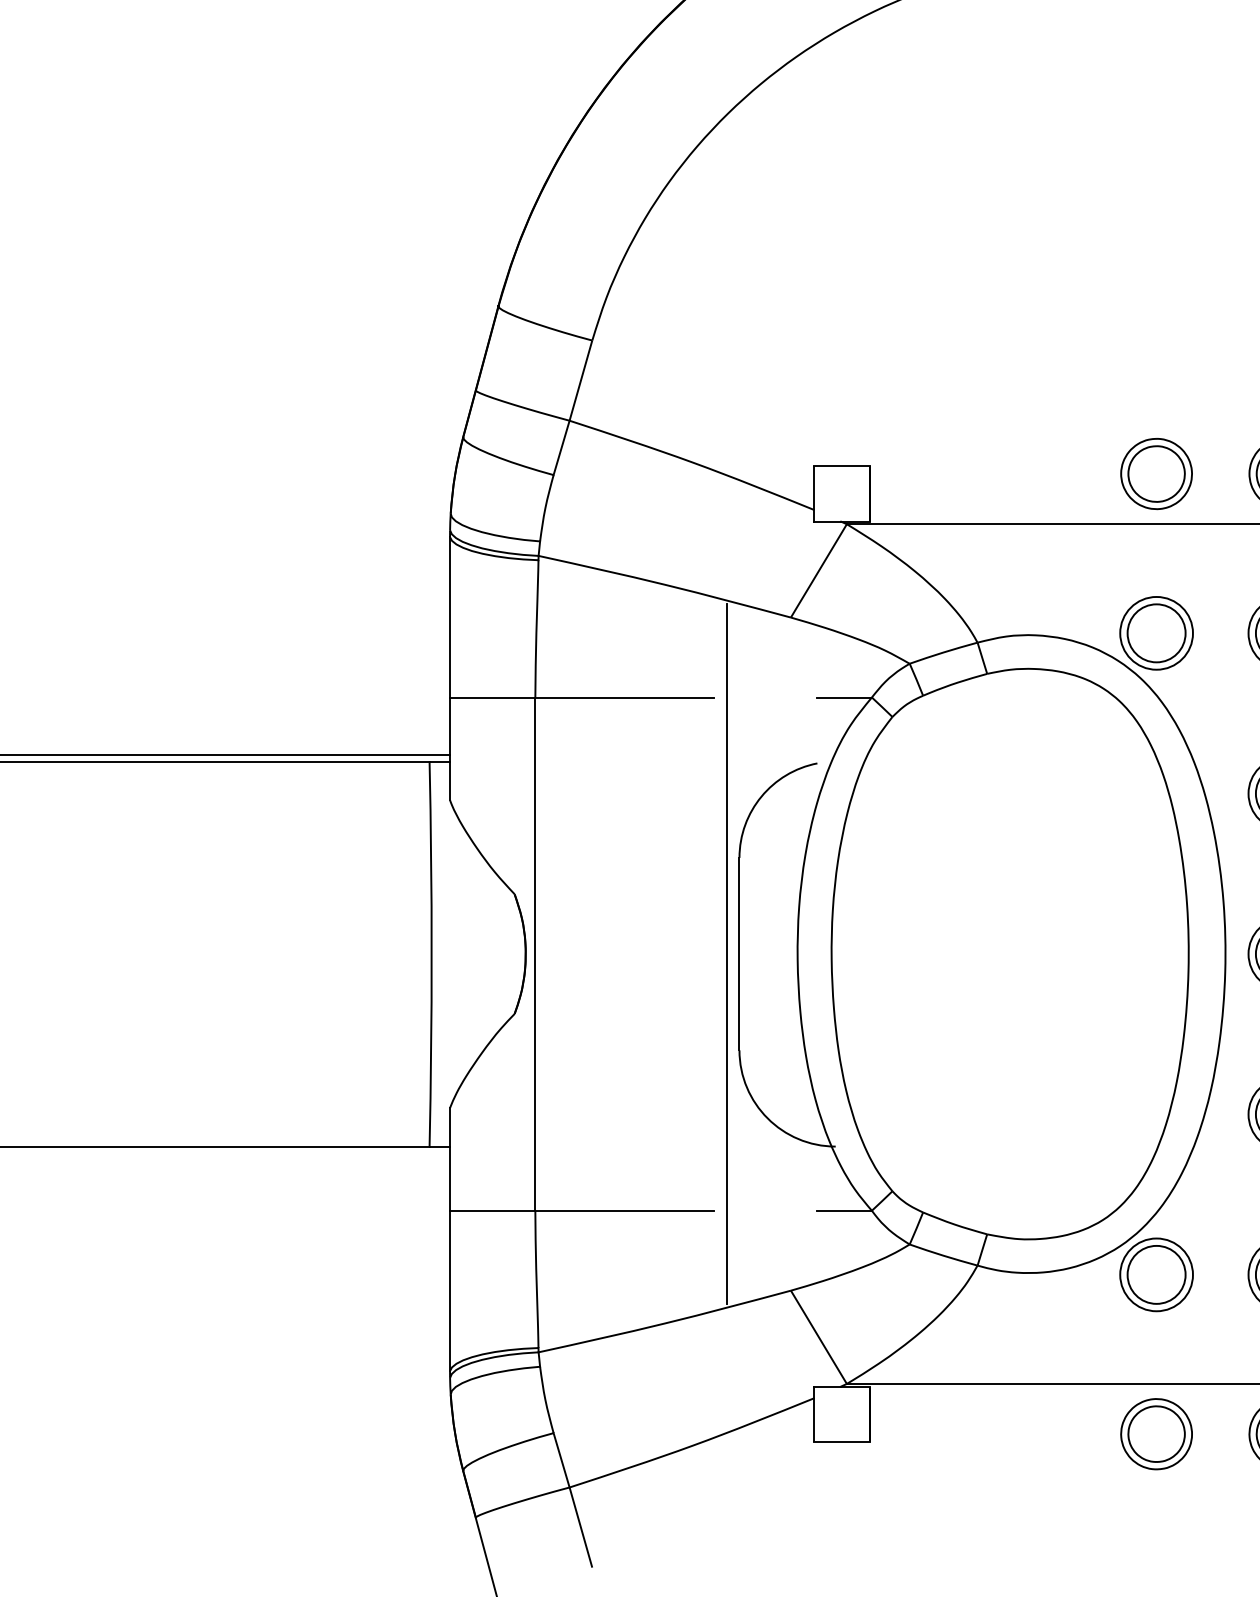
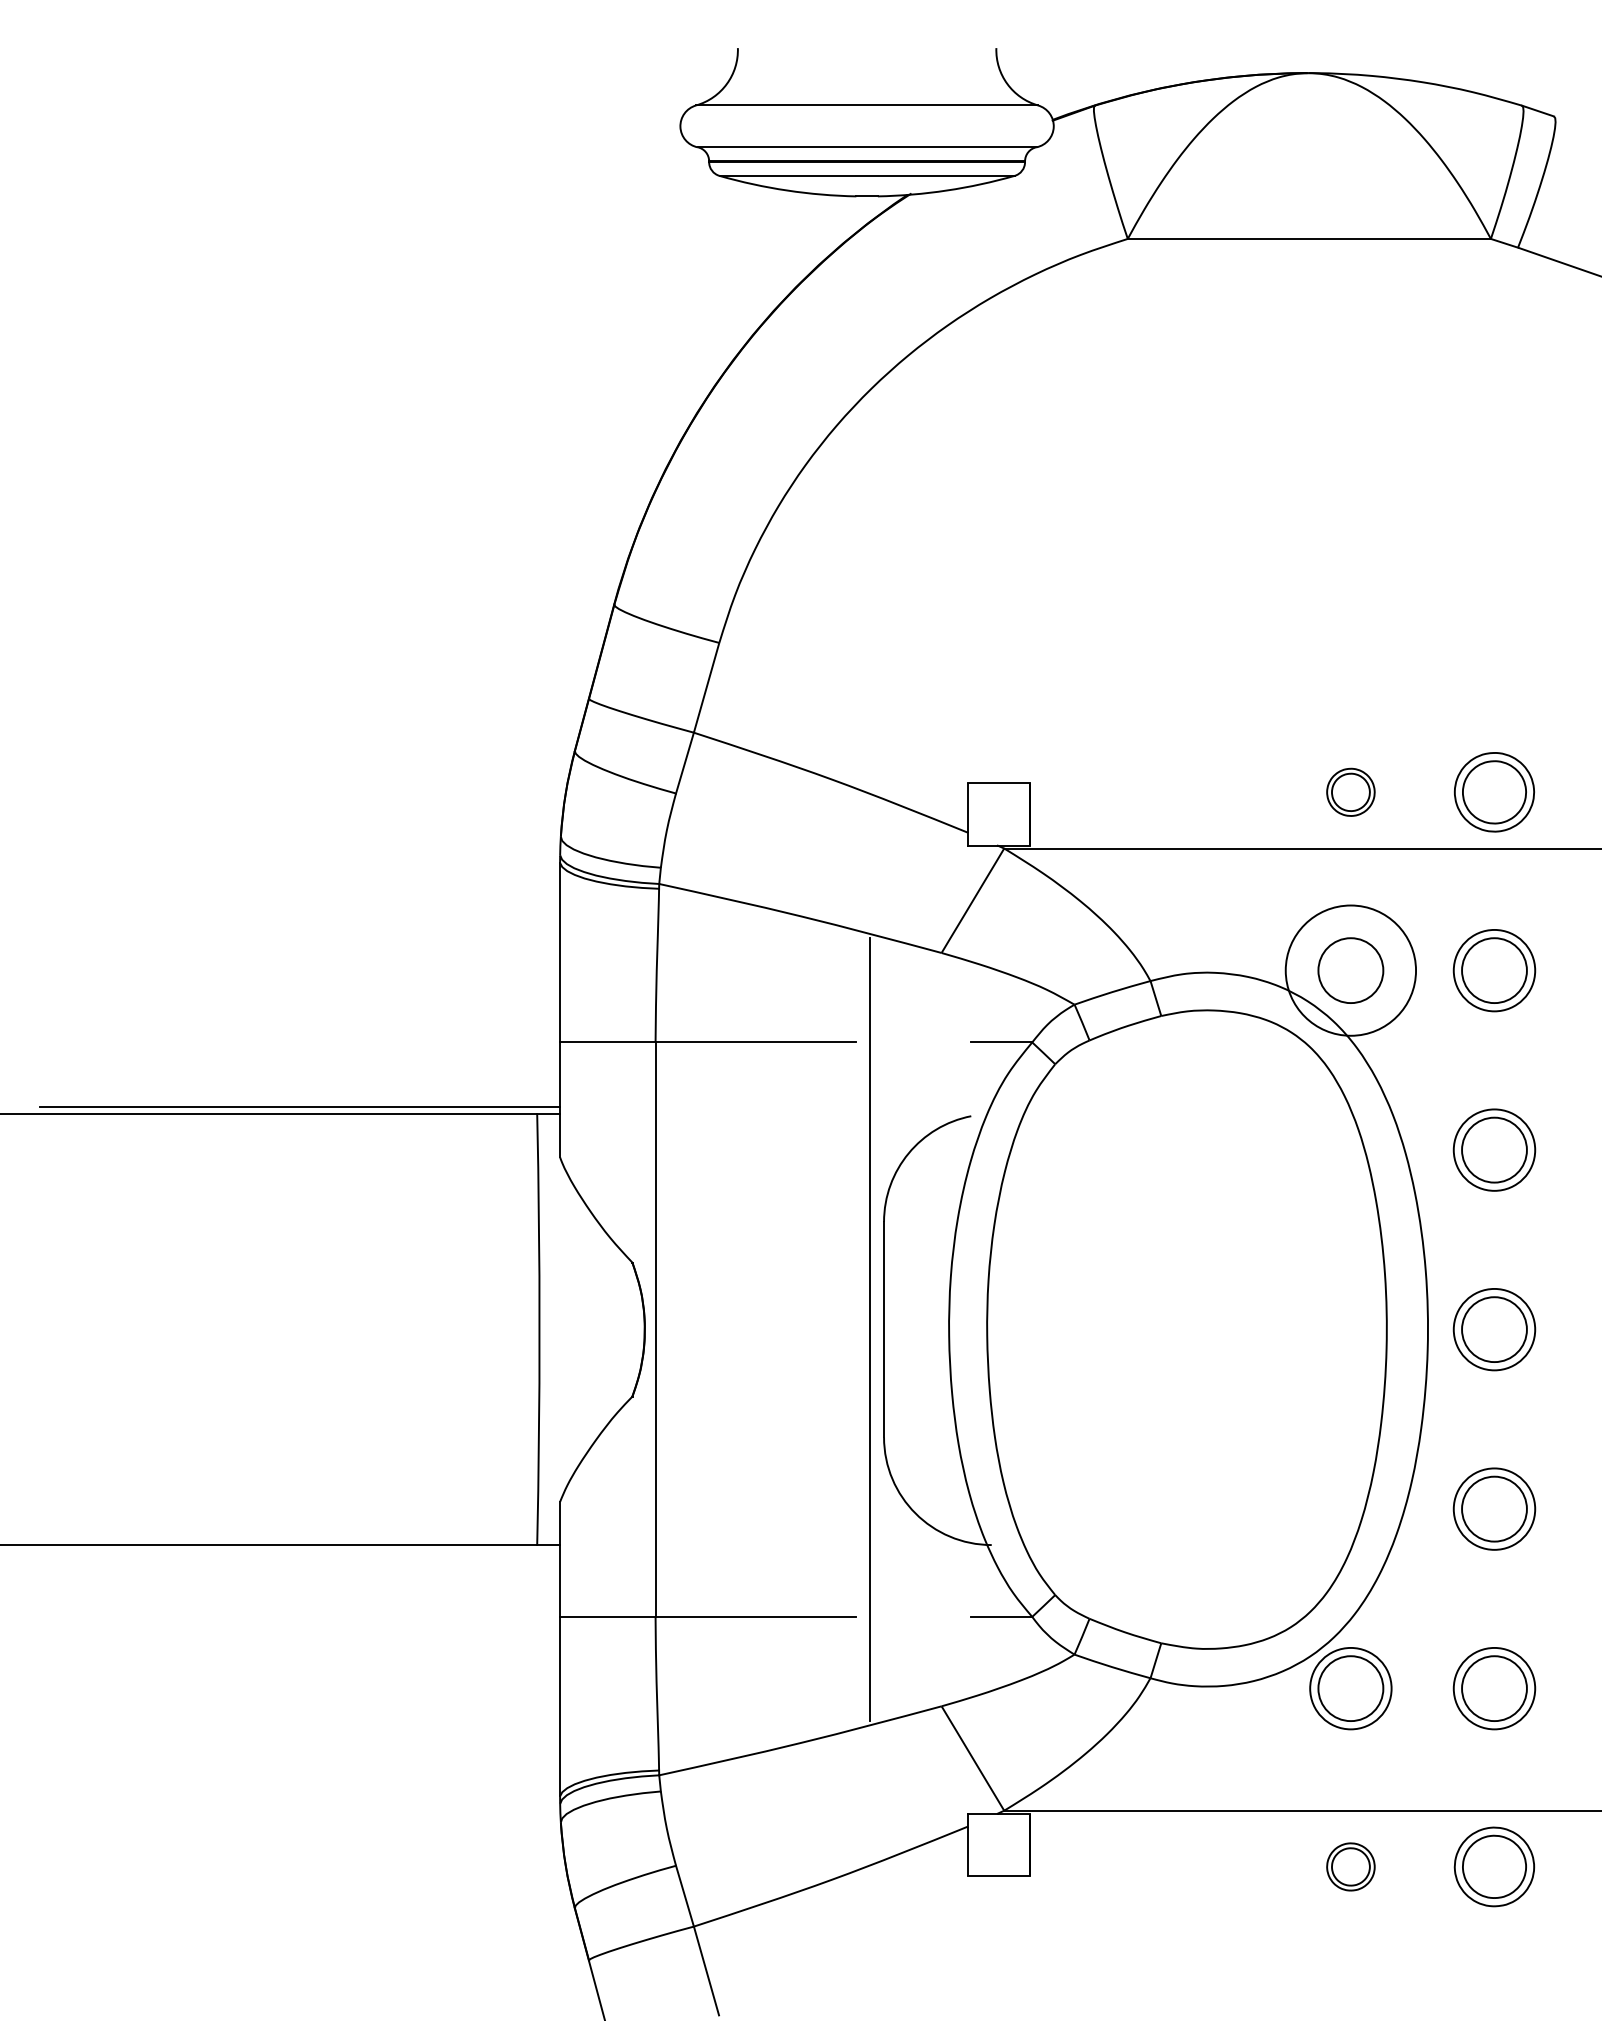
part: (1156, 474) -> (1350, 792), size x0.6
circle: (1156, 633) -> (1350, 970), size x1.6
part: (1156, 1433) -> (1350, 1866), size x0.6

